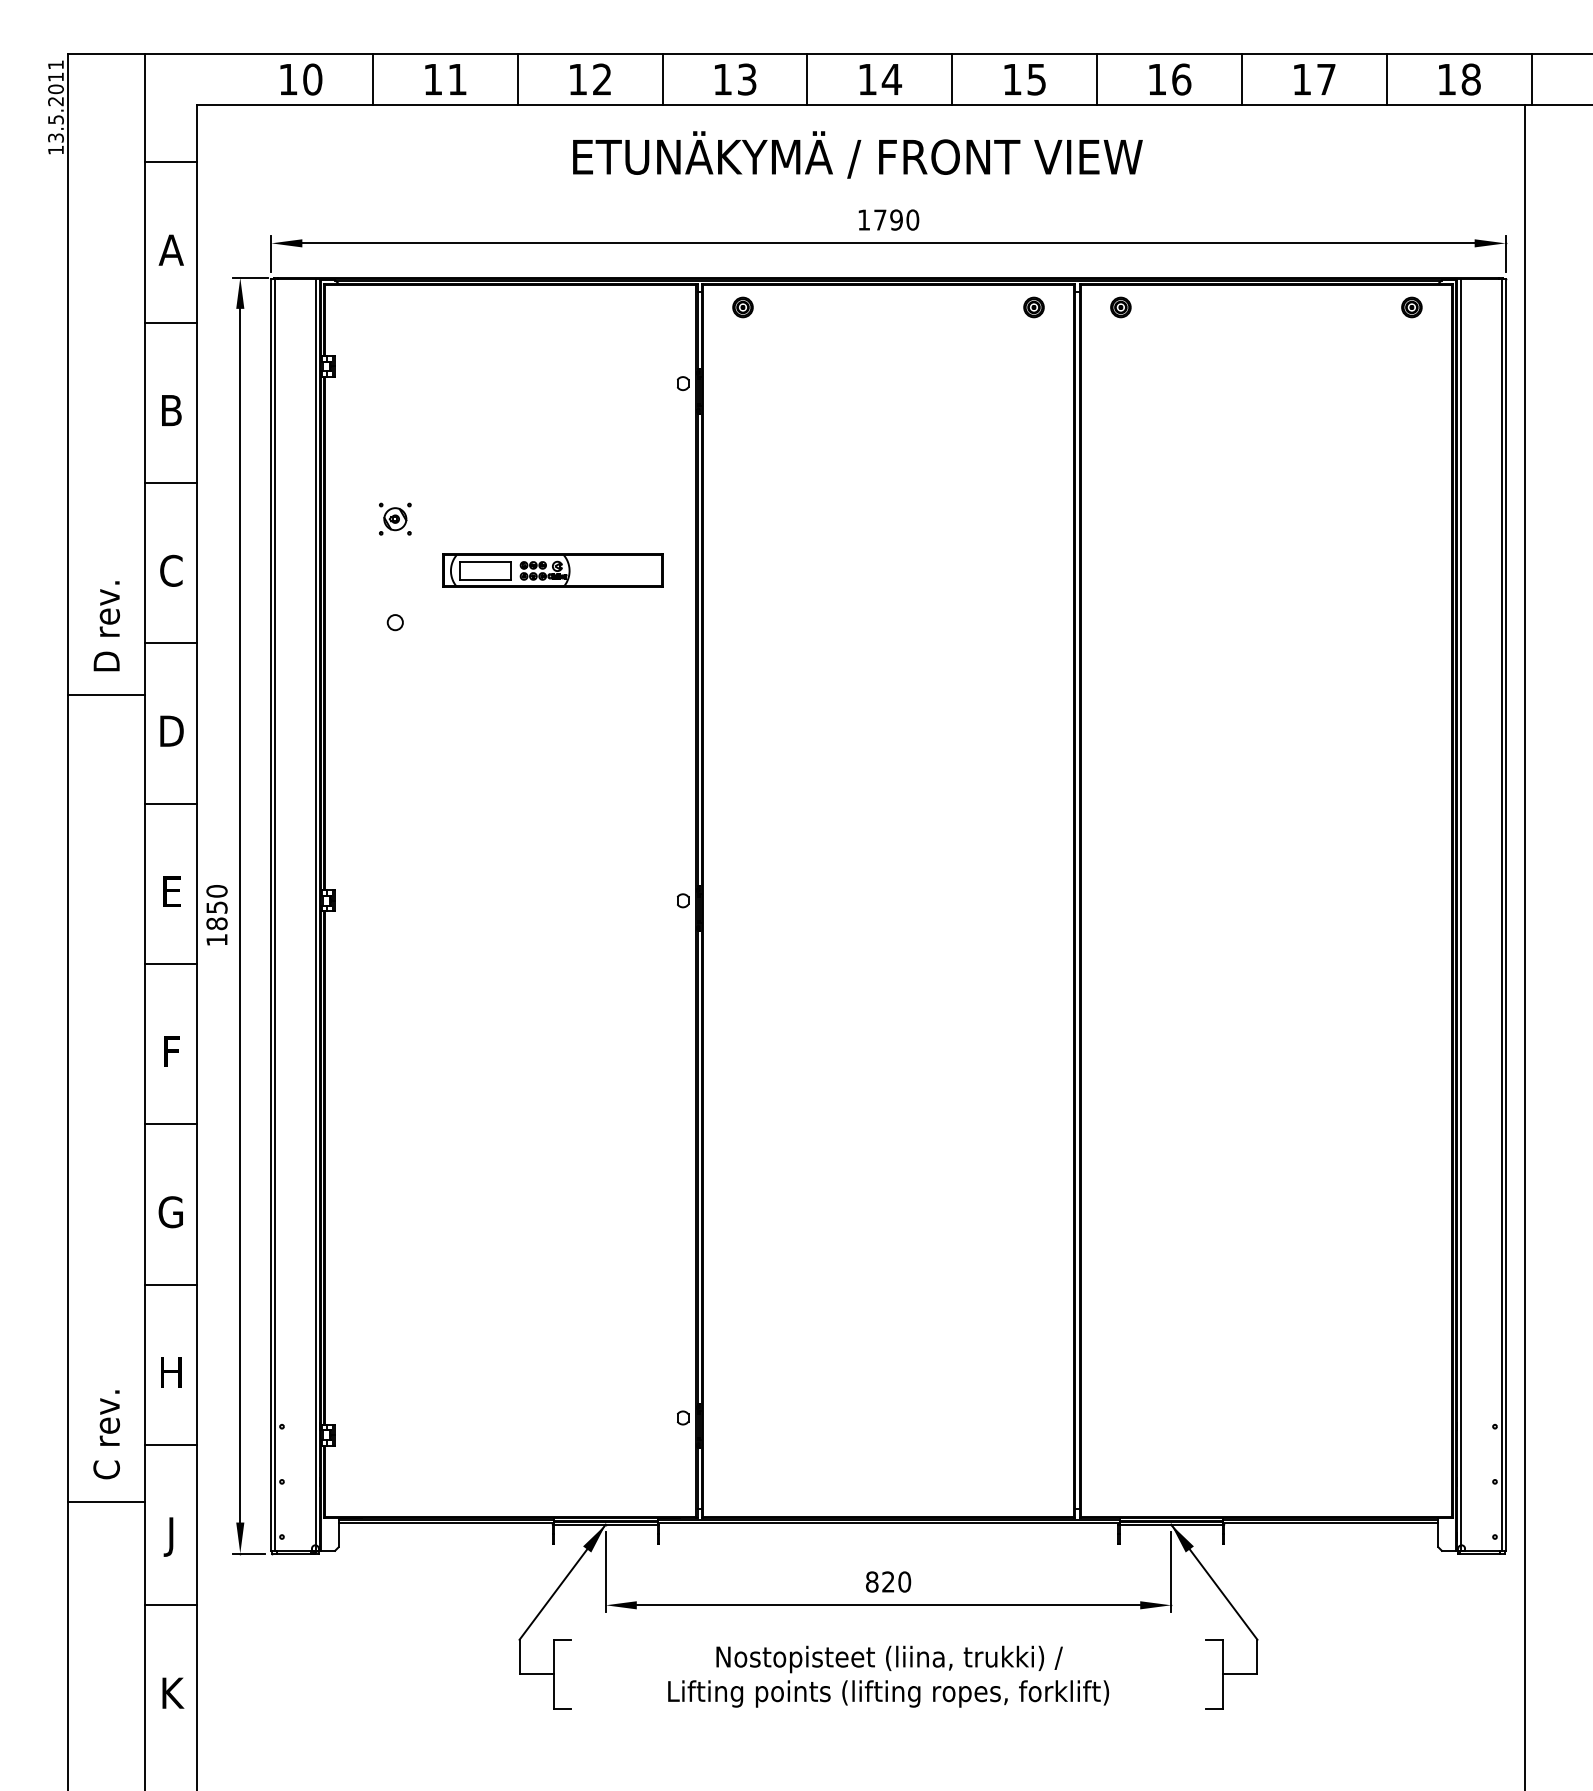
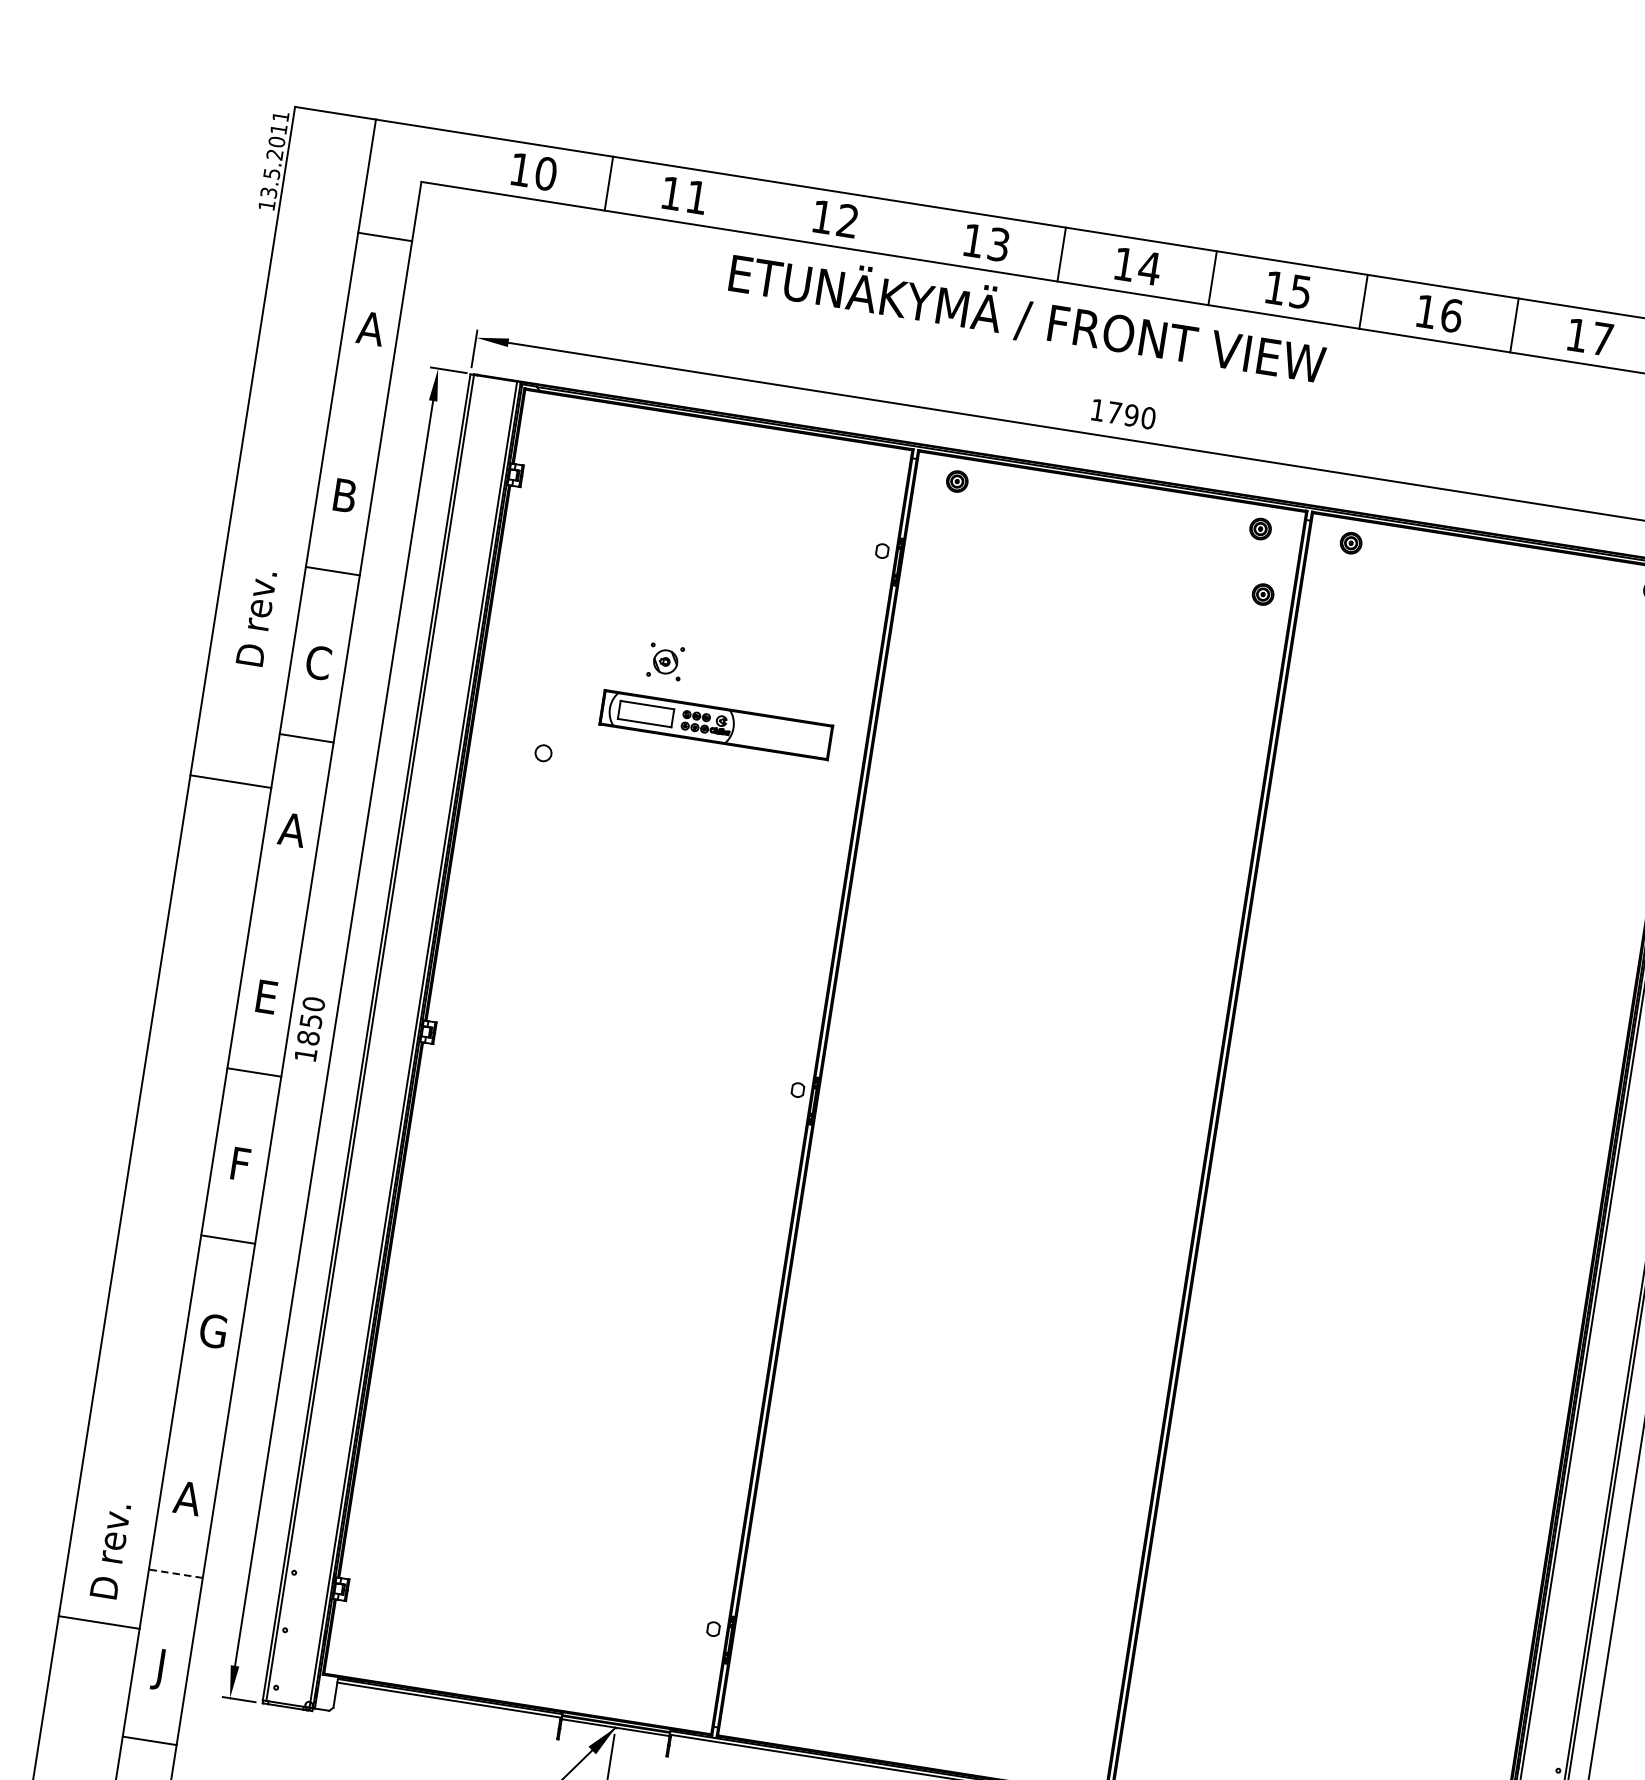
line: (517, 79) -> (759, 207), removed
line: (662, 79) -> (910, 230), removed
text: (857, 154) -> (1027, 316), moved
line: (171, 322) -> (359, 403), removed
part: (1045, 368) -> (1262, 594), added
part: (395, 518) -> (665, 661), moved
text: (106, 626) -> (256, 618), moved
text: (170, 730) -> (291, 828), D -> A
line: (171, 803) -> (280, 905), removed
line: (171, 1284) -> (202, 1406), removed
text: (170, 1372) -> (186, 1498), H -> A
text: (106, 1433) -> (110, 1551), C rev. -> D rev.
line: (171, 1444) -> (176, 1573), solid -> dashed

